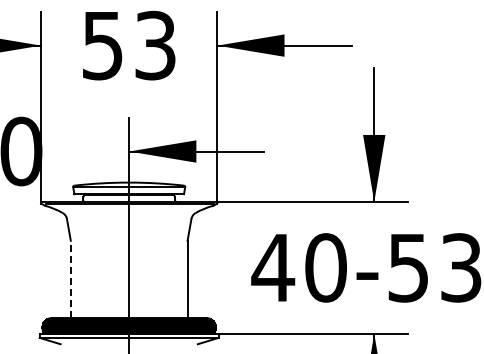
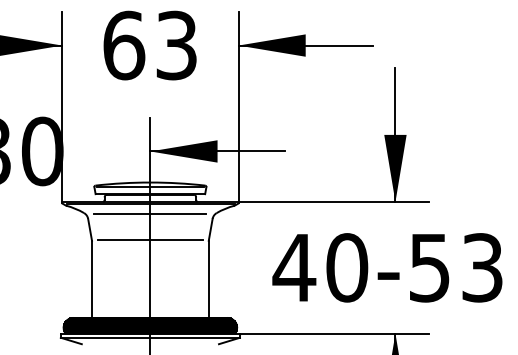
text: (103, 45) -> (124, 45), 53 -> 63
line: (128, 214) -> (149, 214), added
line: (128, 240) -> (149, 240), added
line: (71, 279) -> (92, 279), dashed -> solid

